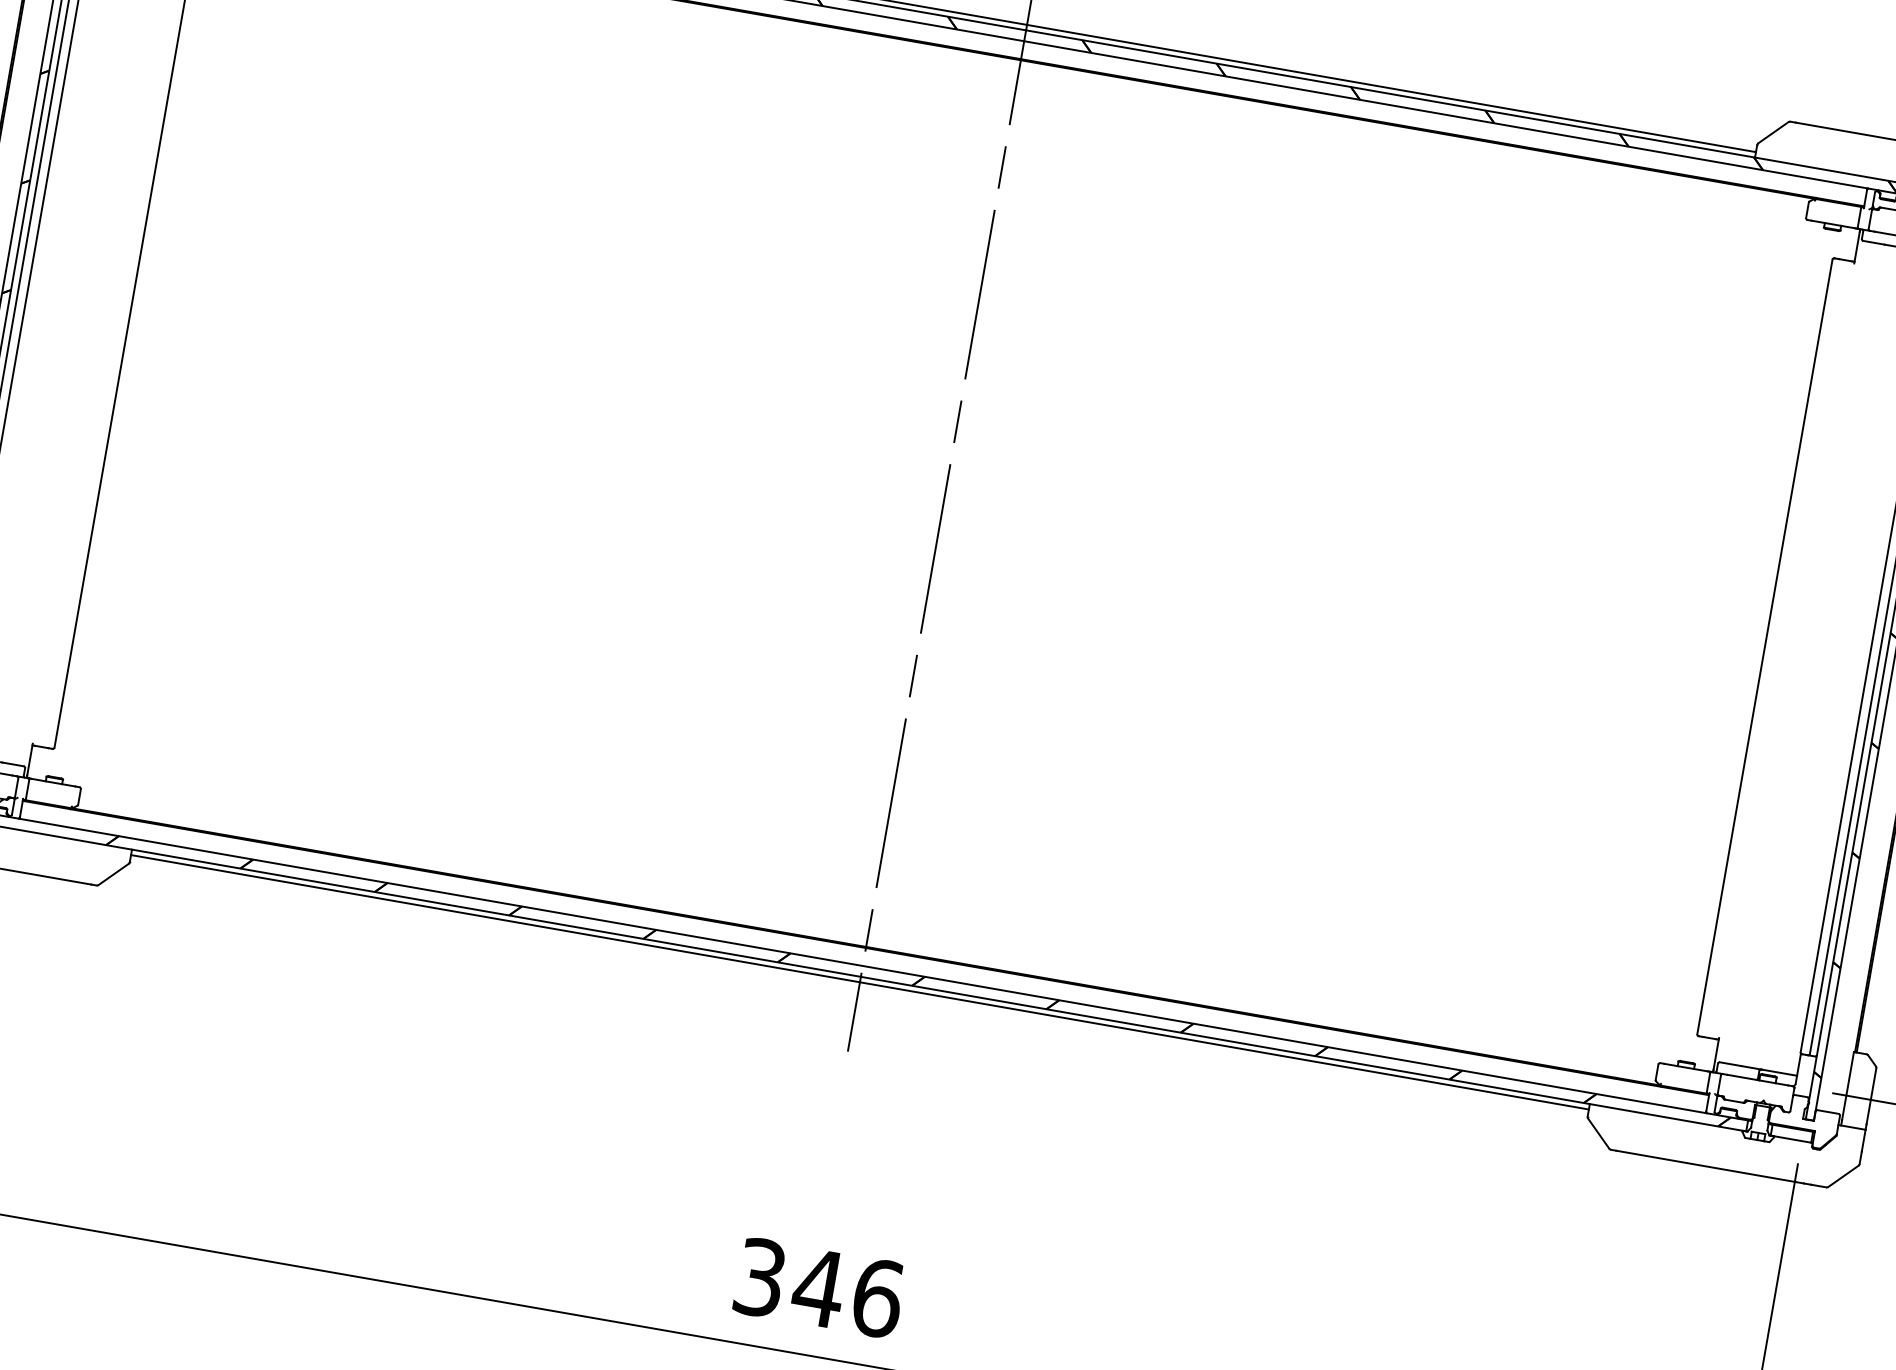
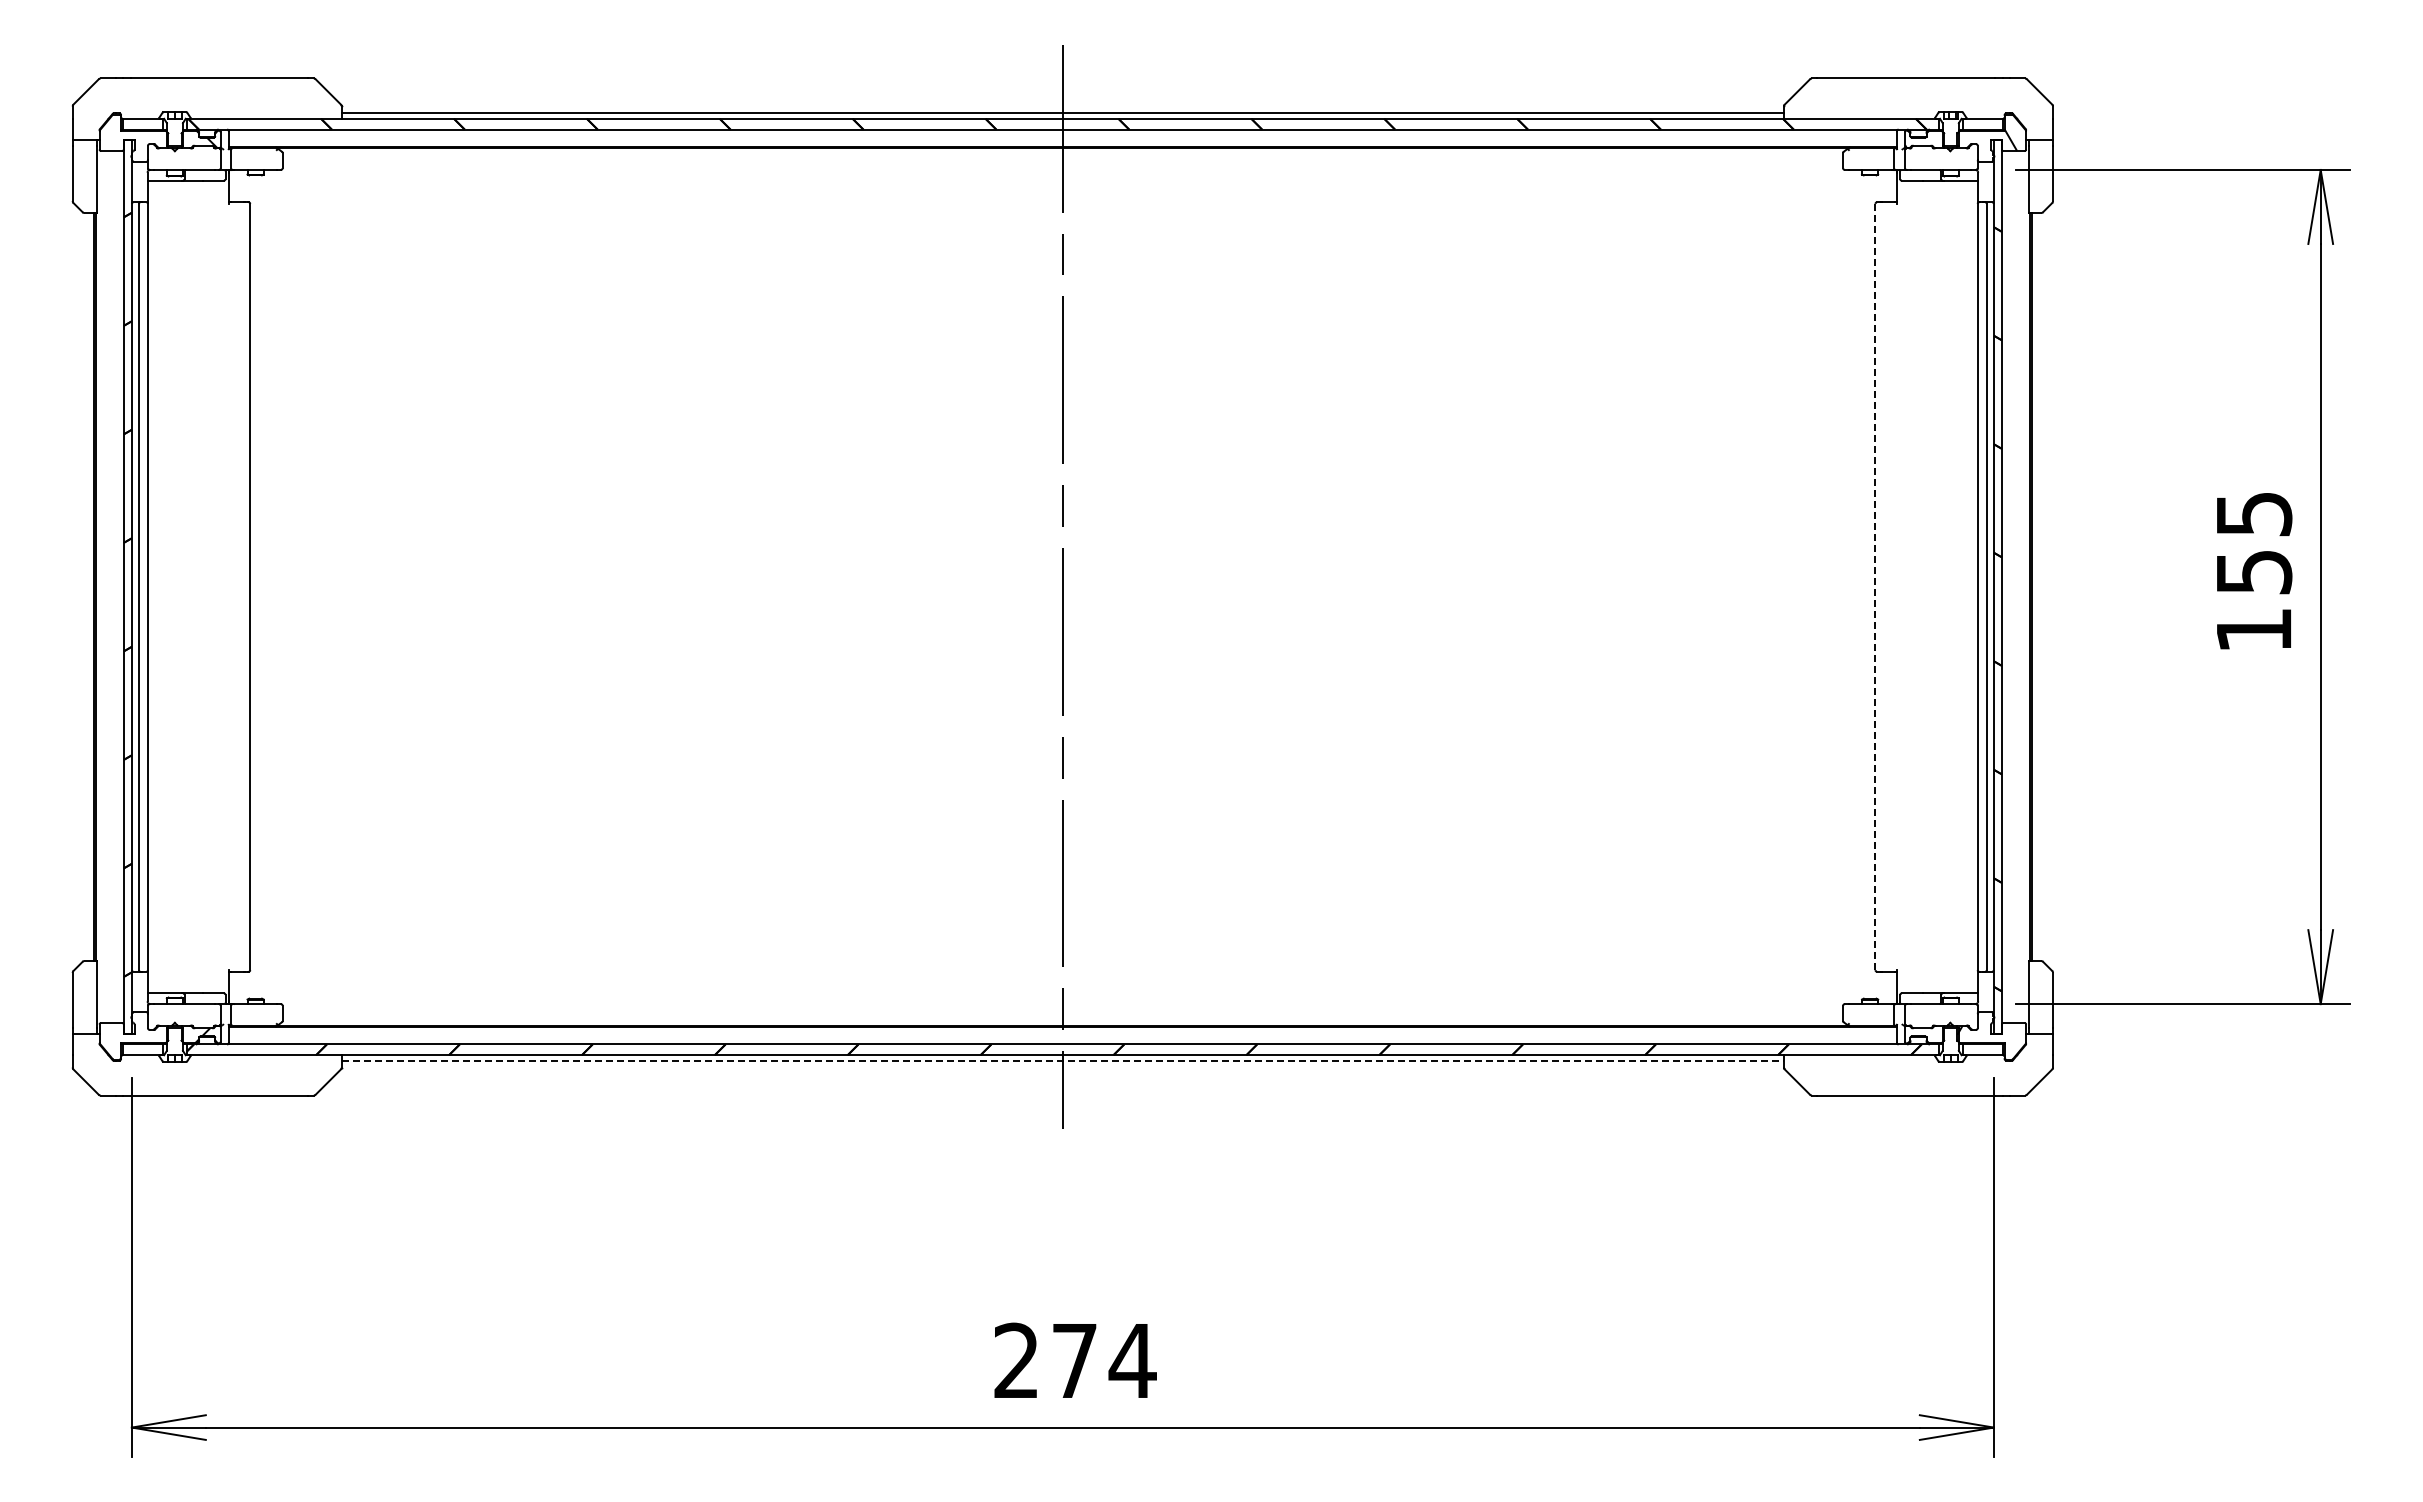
line: (1764, 647) -> (1875, 587), solid -> dashed
line: (860, 982) -> (1063, 1060), solid -> dashed
text: (819, 1287) -> (1075, 1360), 346 -> 274

